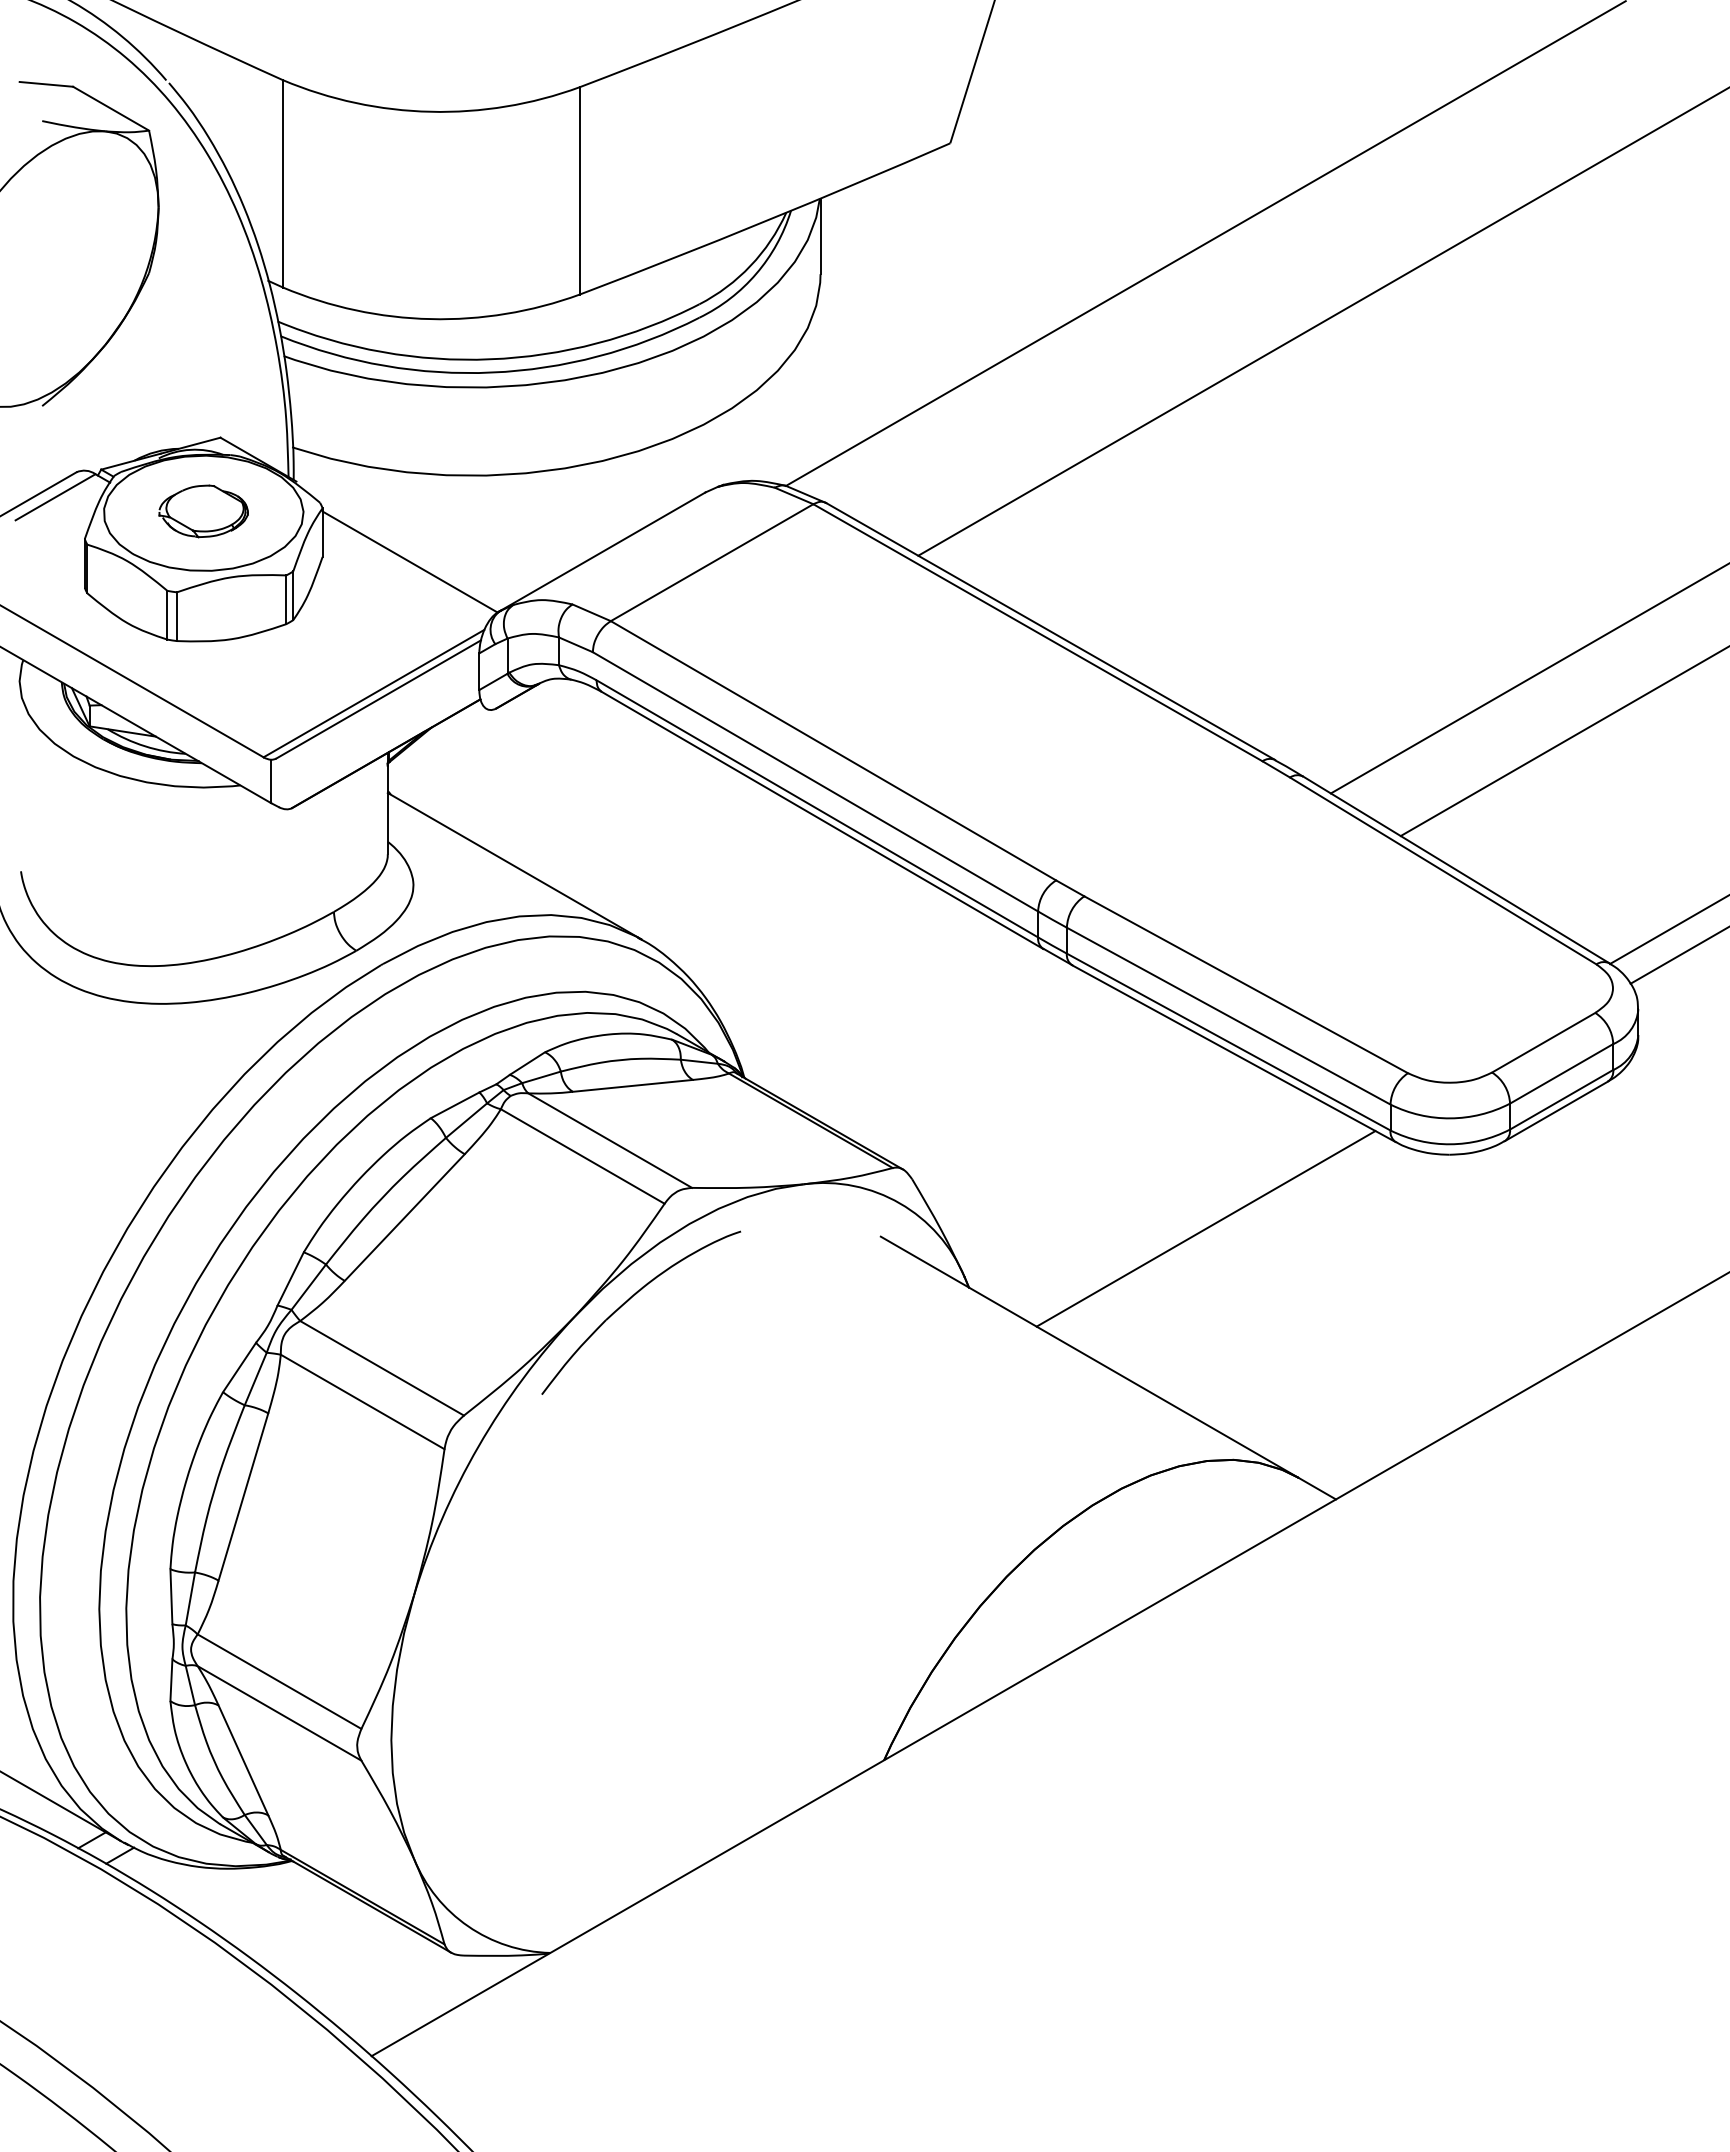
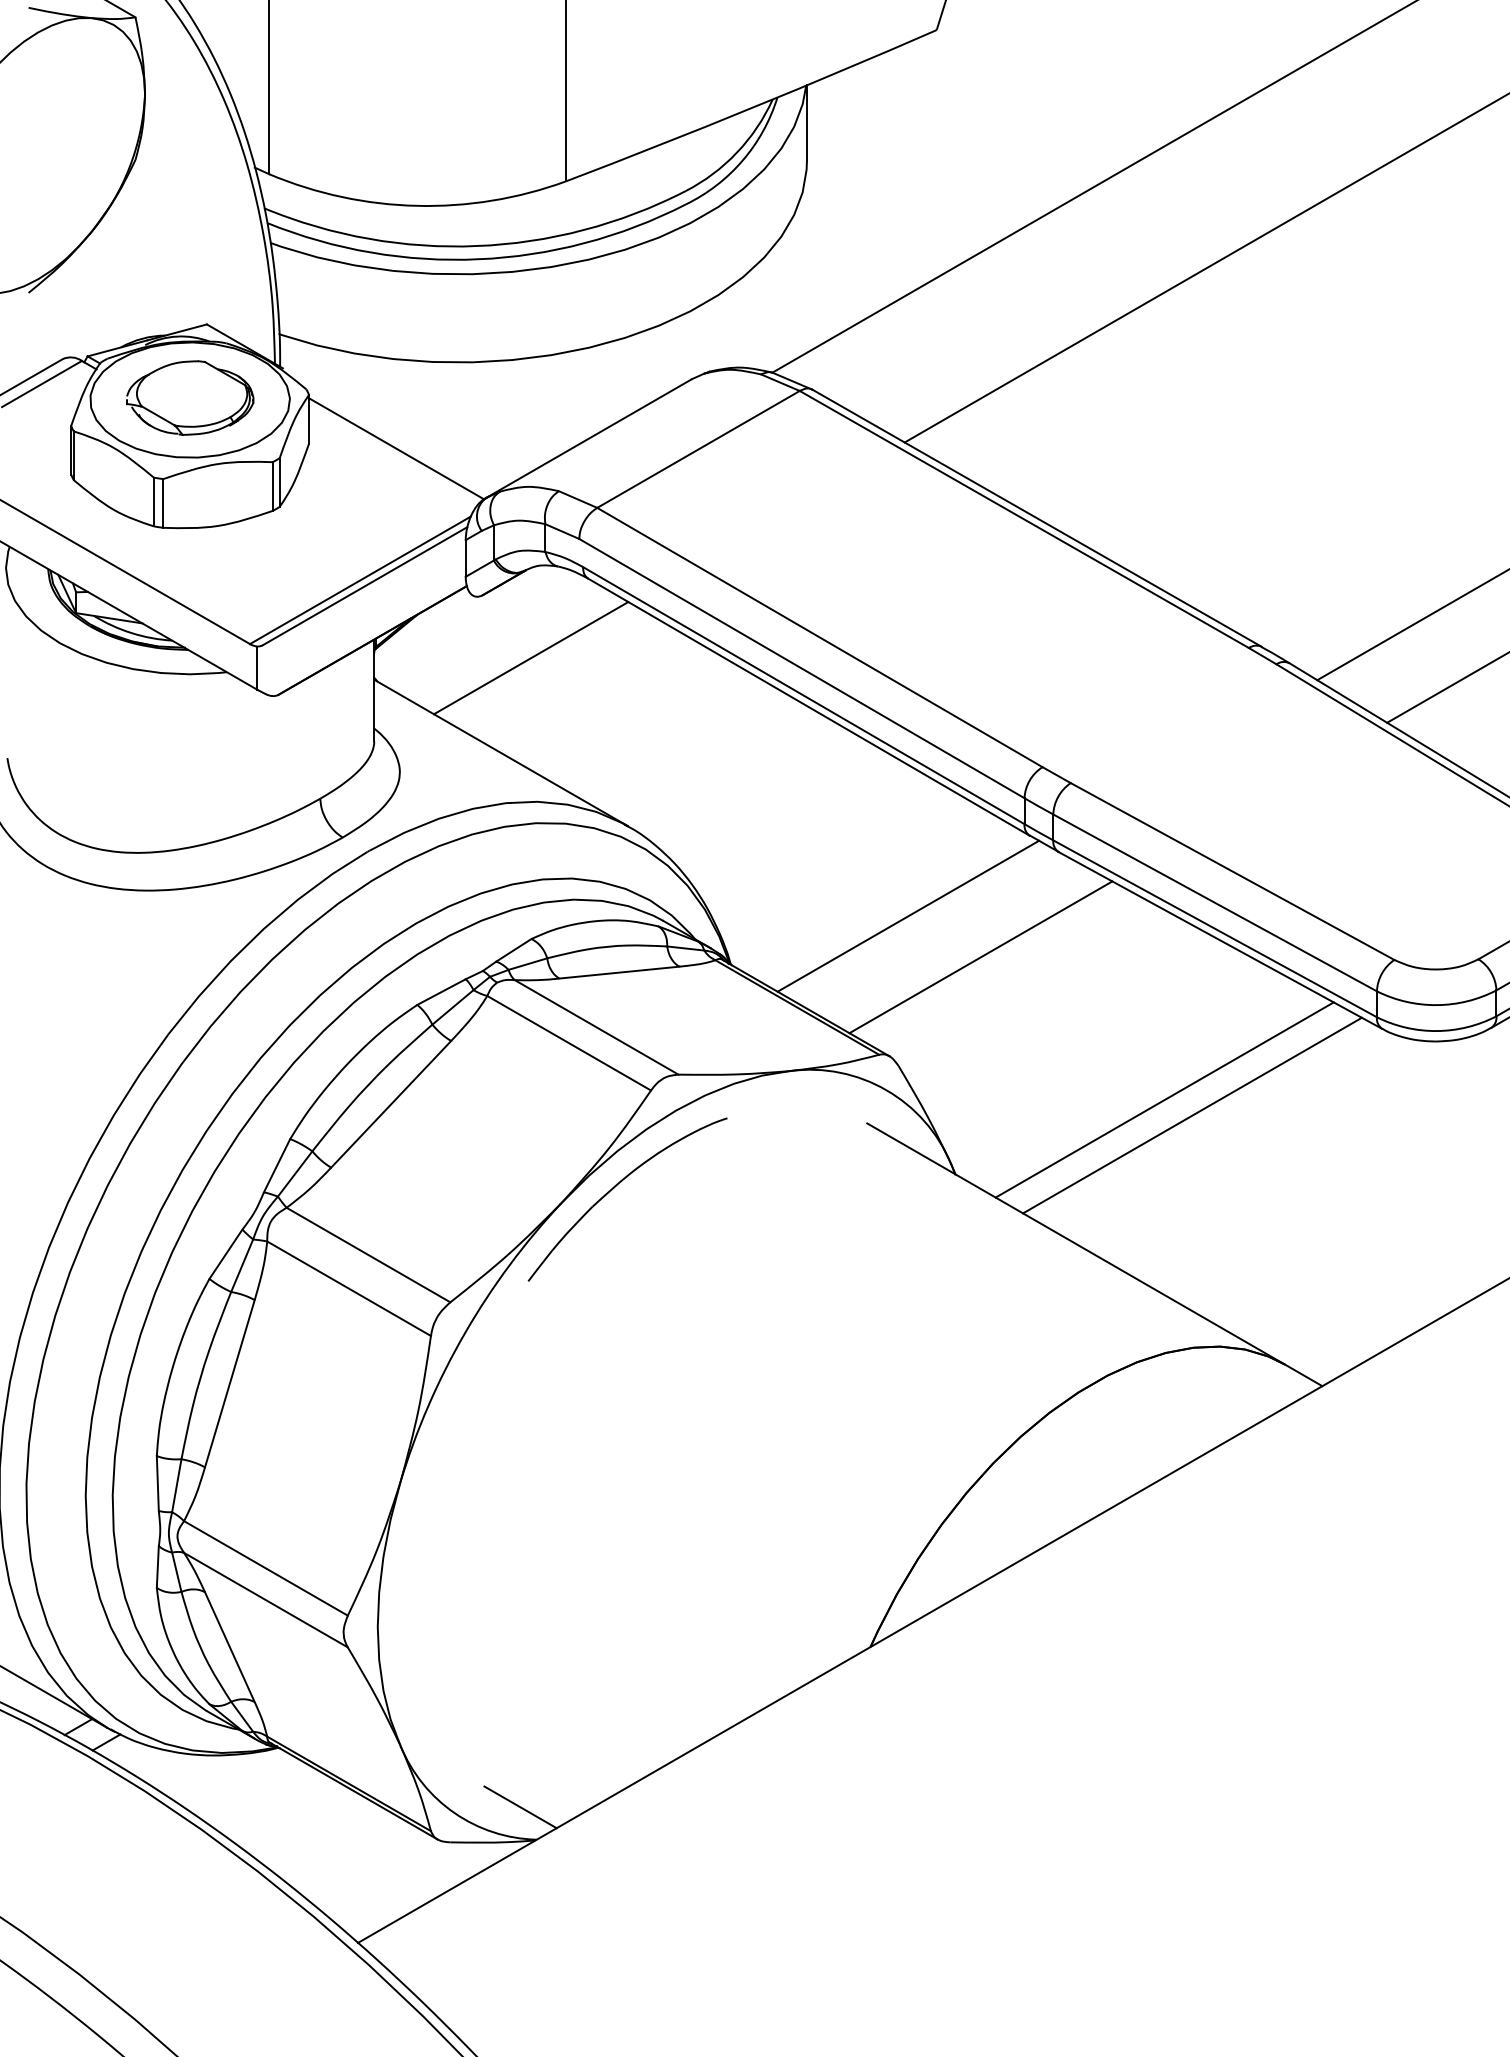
part: (203, 511) -> (189, 398), size x1.43
line: (544, 771) -> (530, 658), added
line: (921, 1029) -> (907, 916), added
line: (994, 1070) -> (980, 957), added
line: (1178, 1212) -> (1164, 1099), added
line: (534, 1920) -> (520, 1807), added

